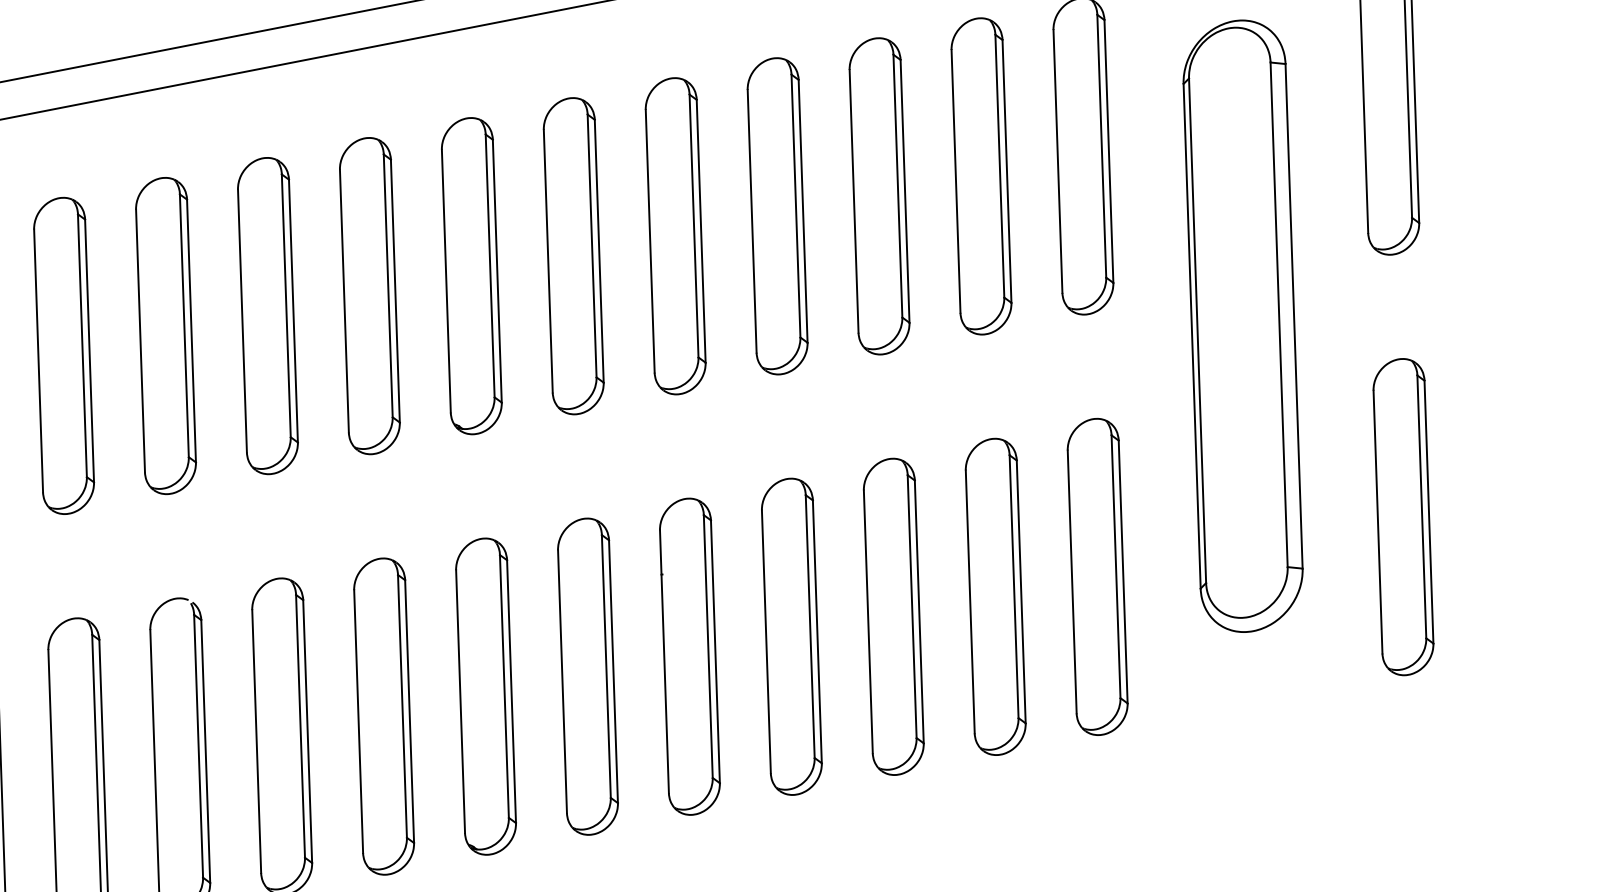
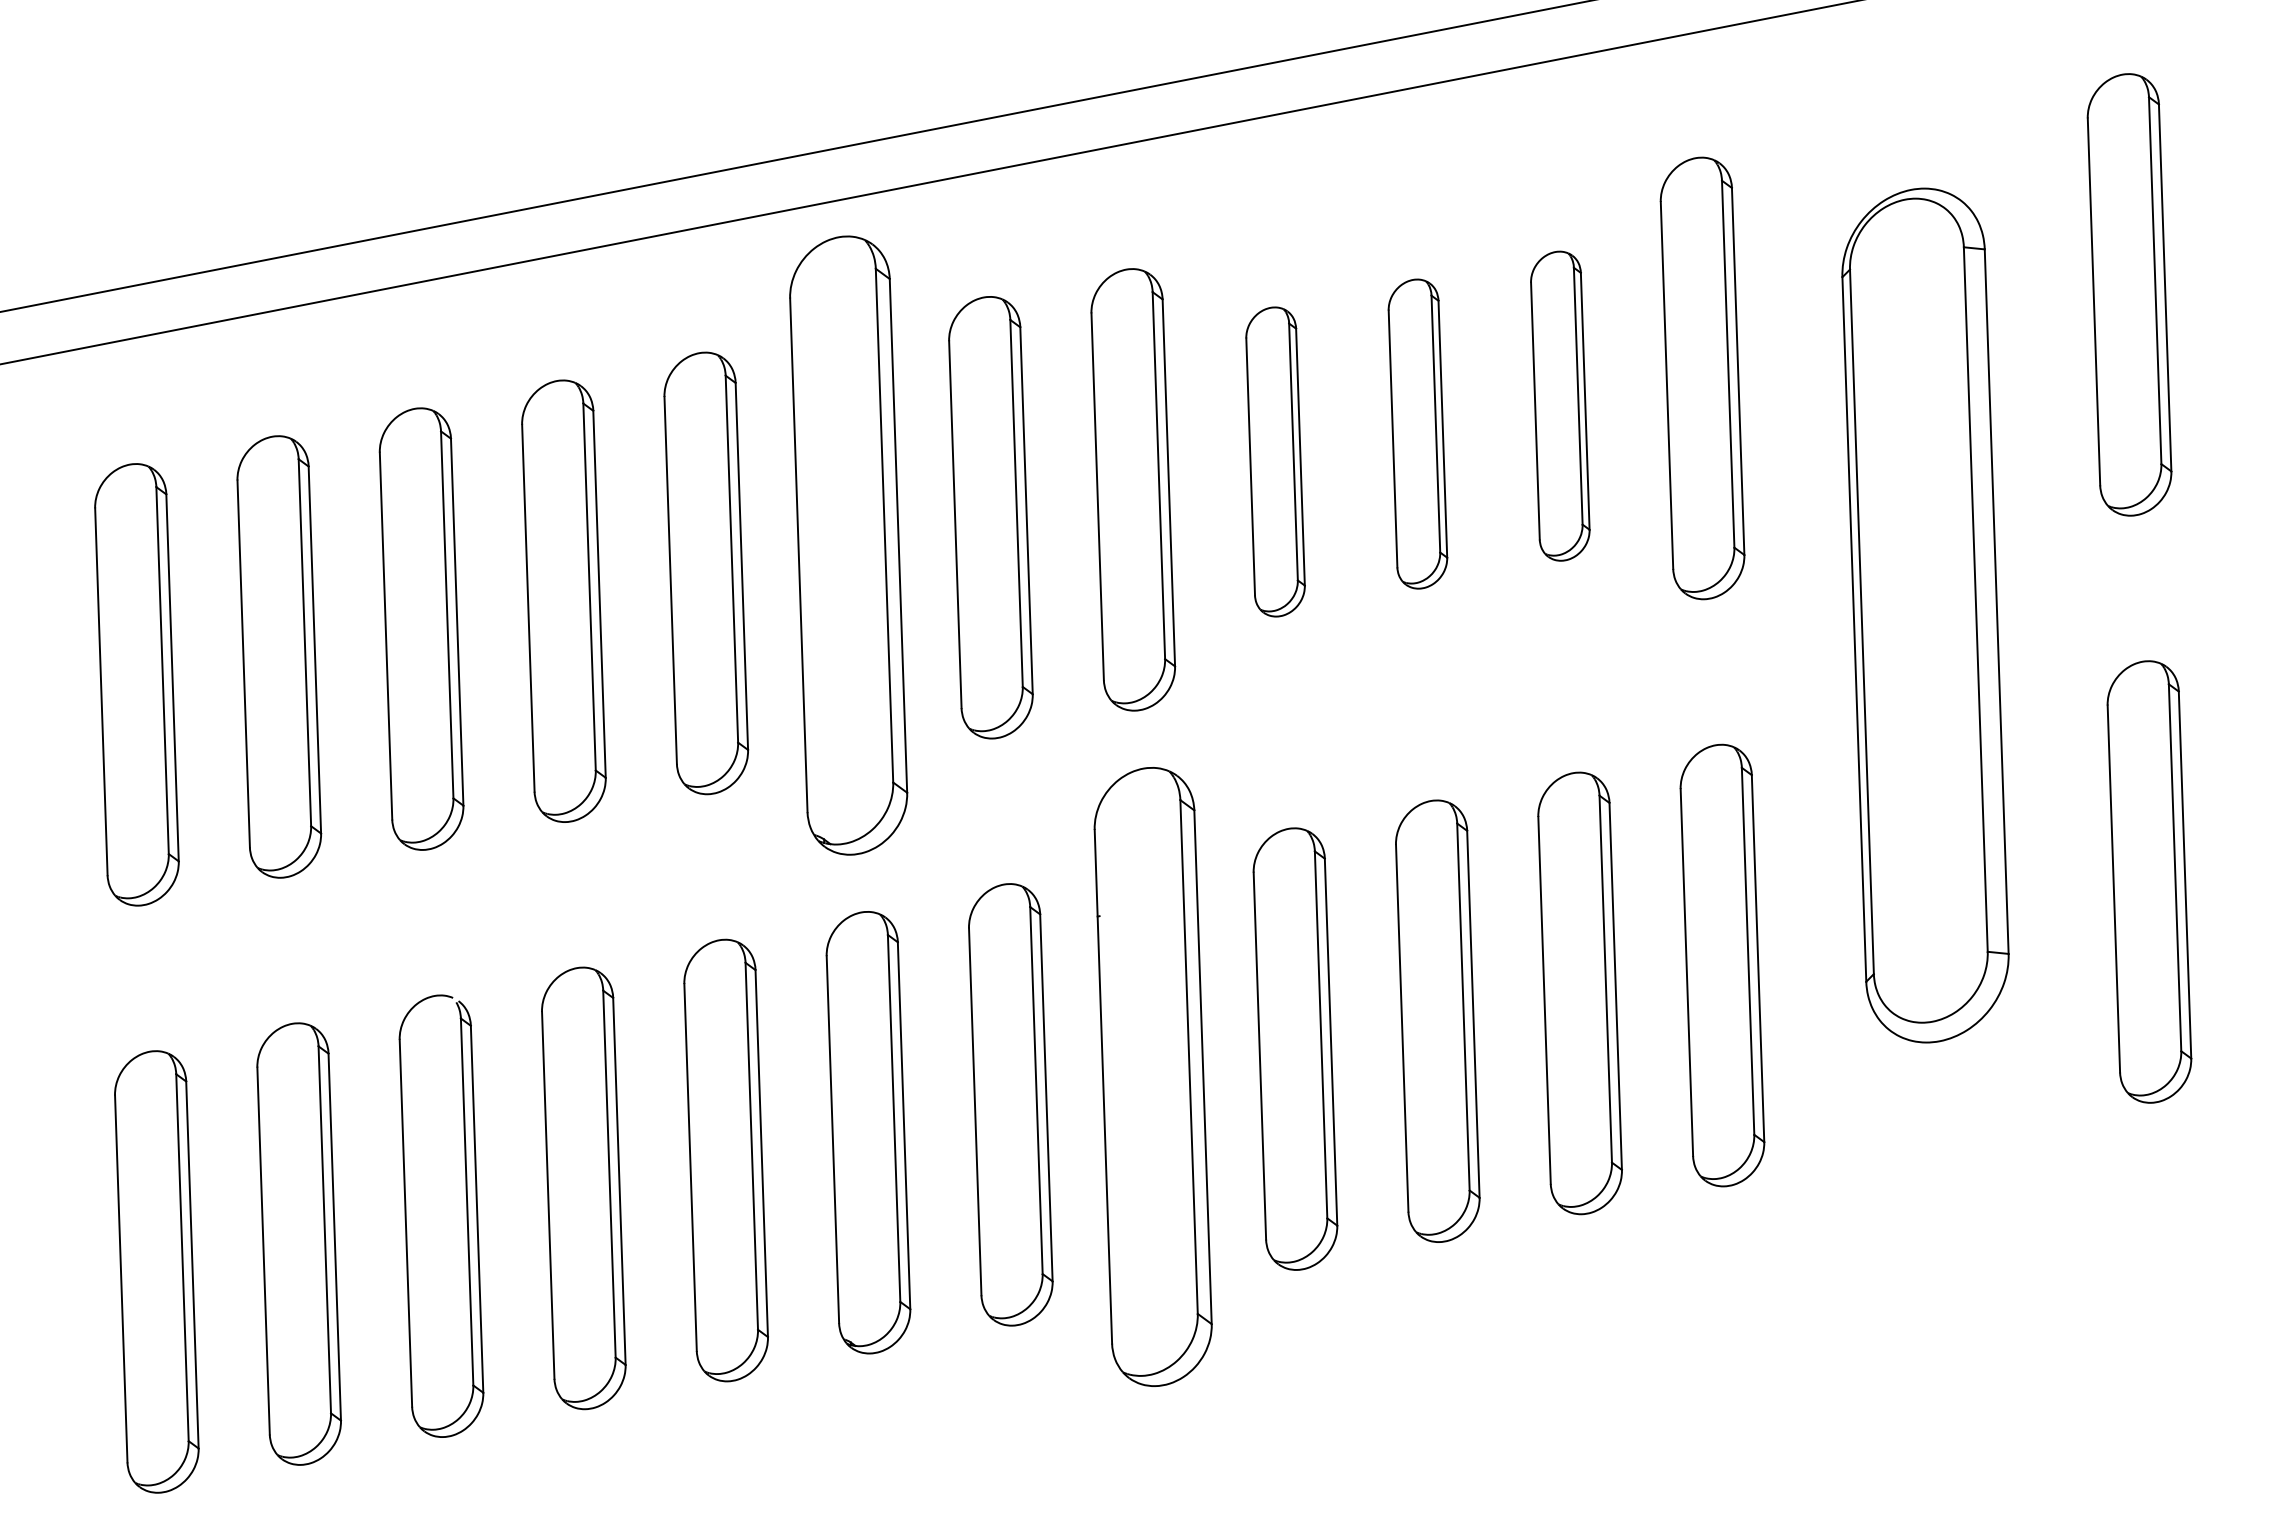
part: (981, 175) -> (1560, 405), size x0.7
part: (879, 195) -> (1417, 433), size x0.7
part: (777, 215) -> (1275, 461), size x0.7
part: (471, 276) -> (848, 545), size x1.4
part: (689, 656) -> (1152, 1076), size x1.4

